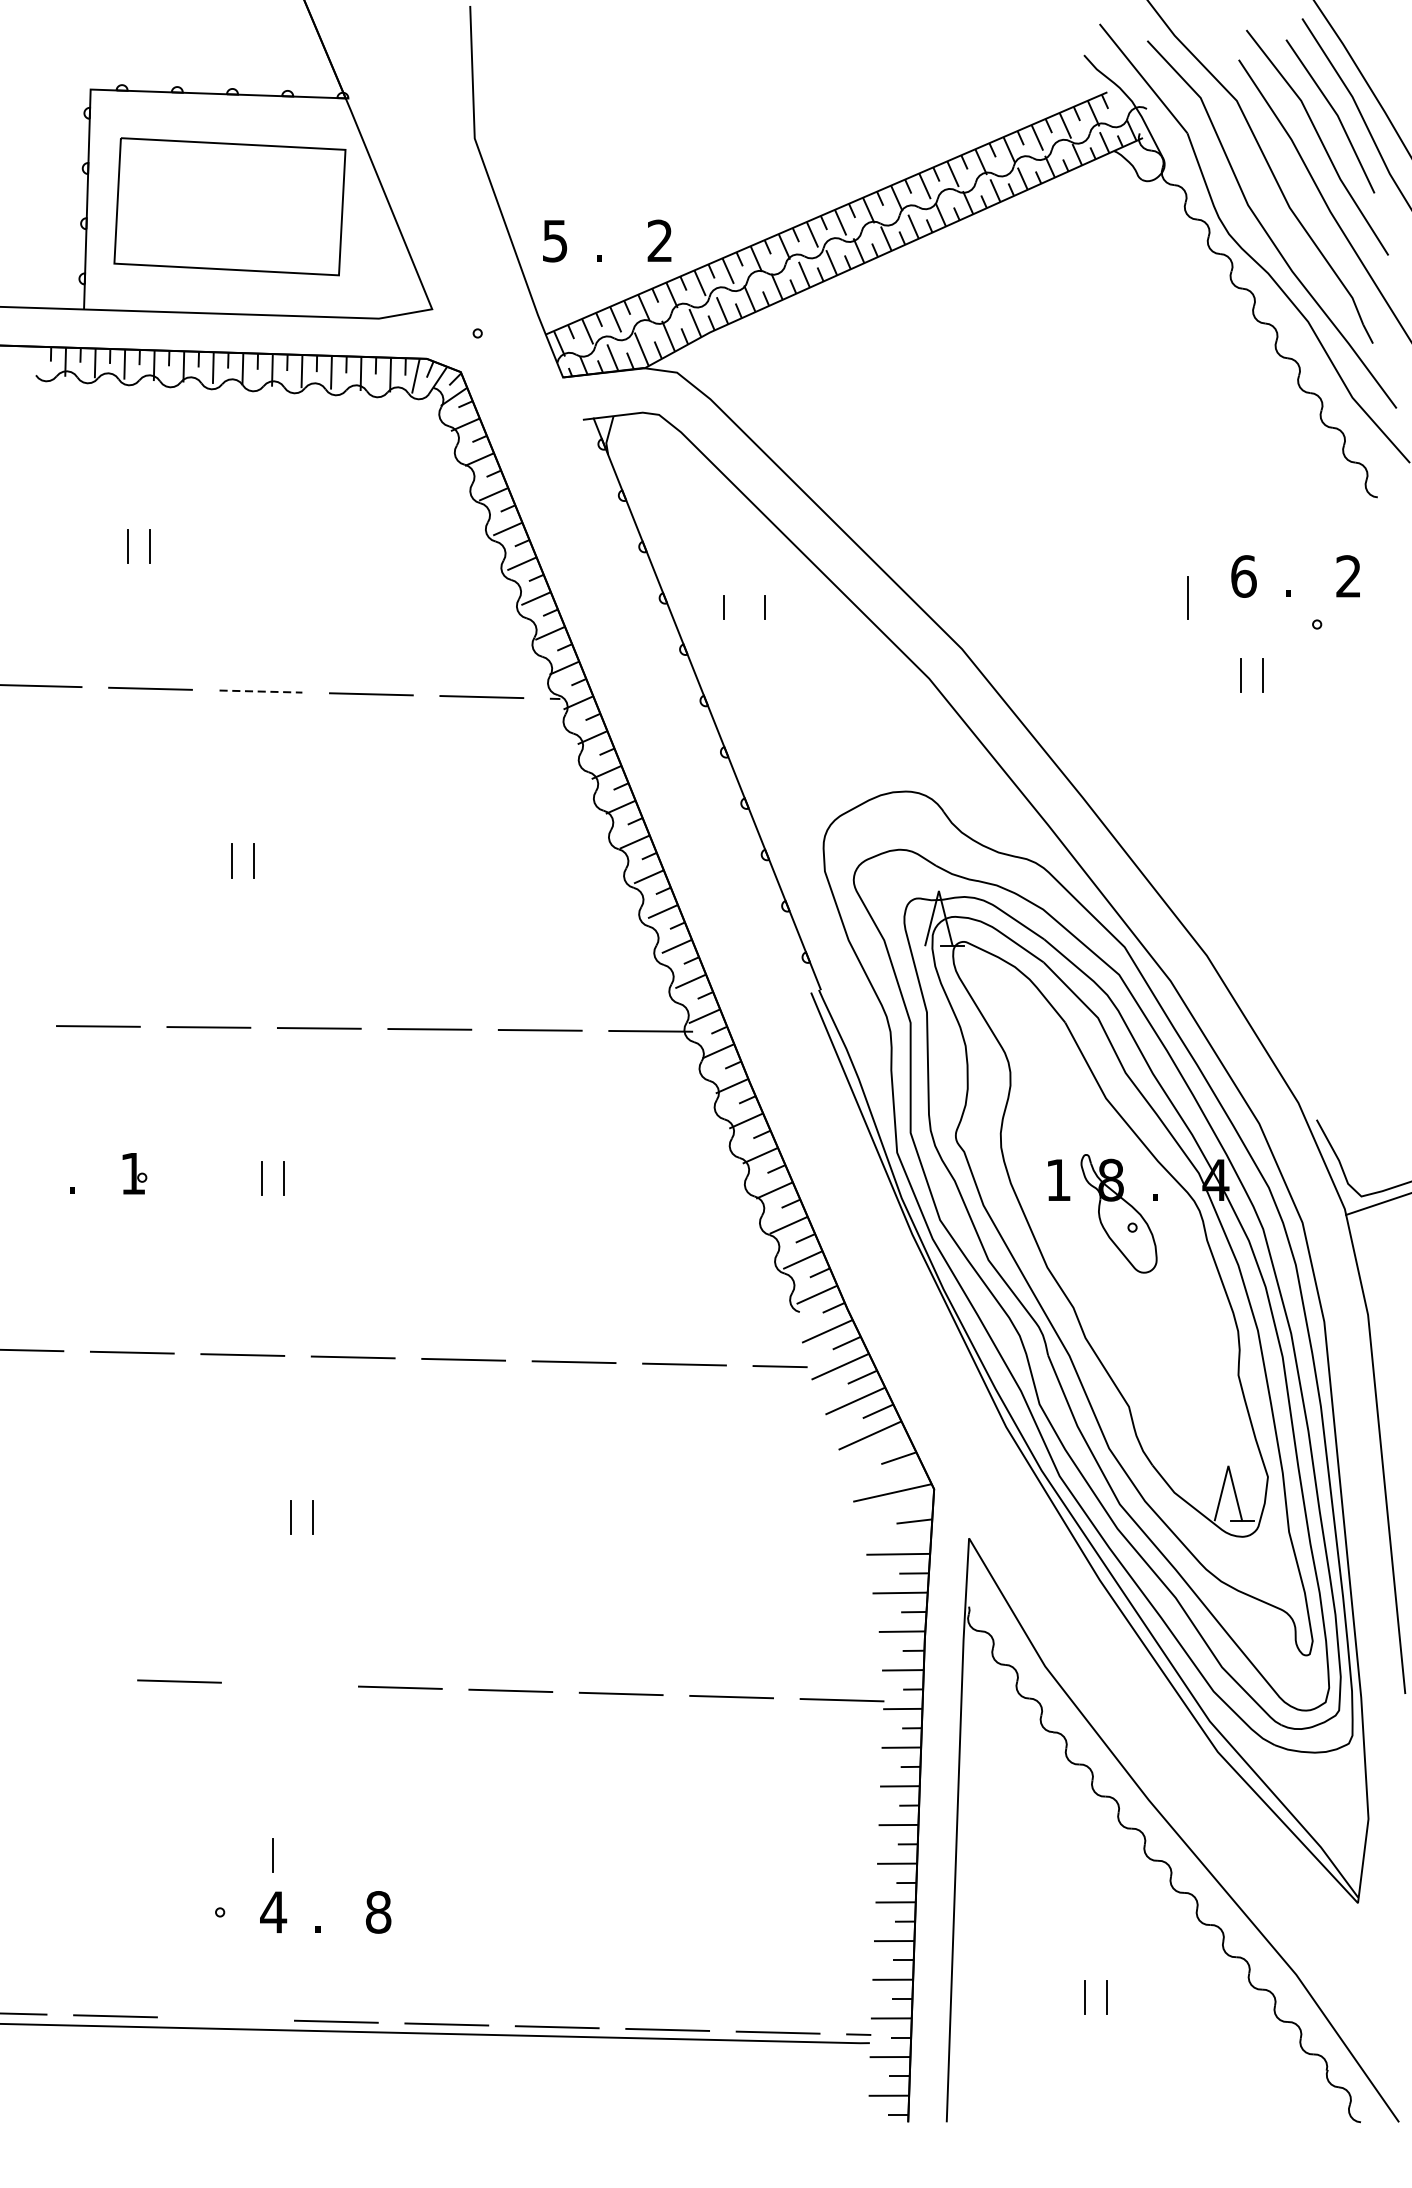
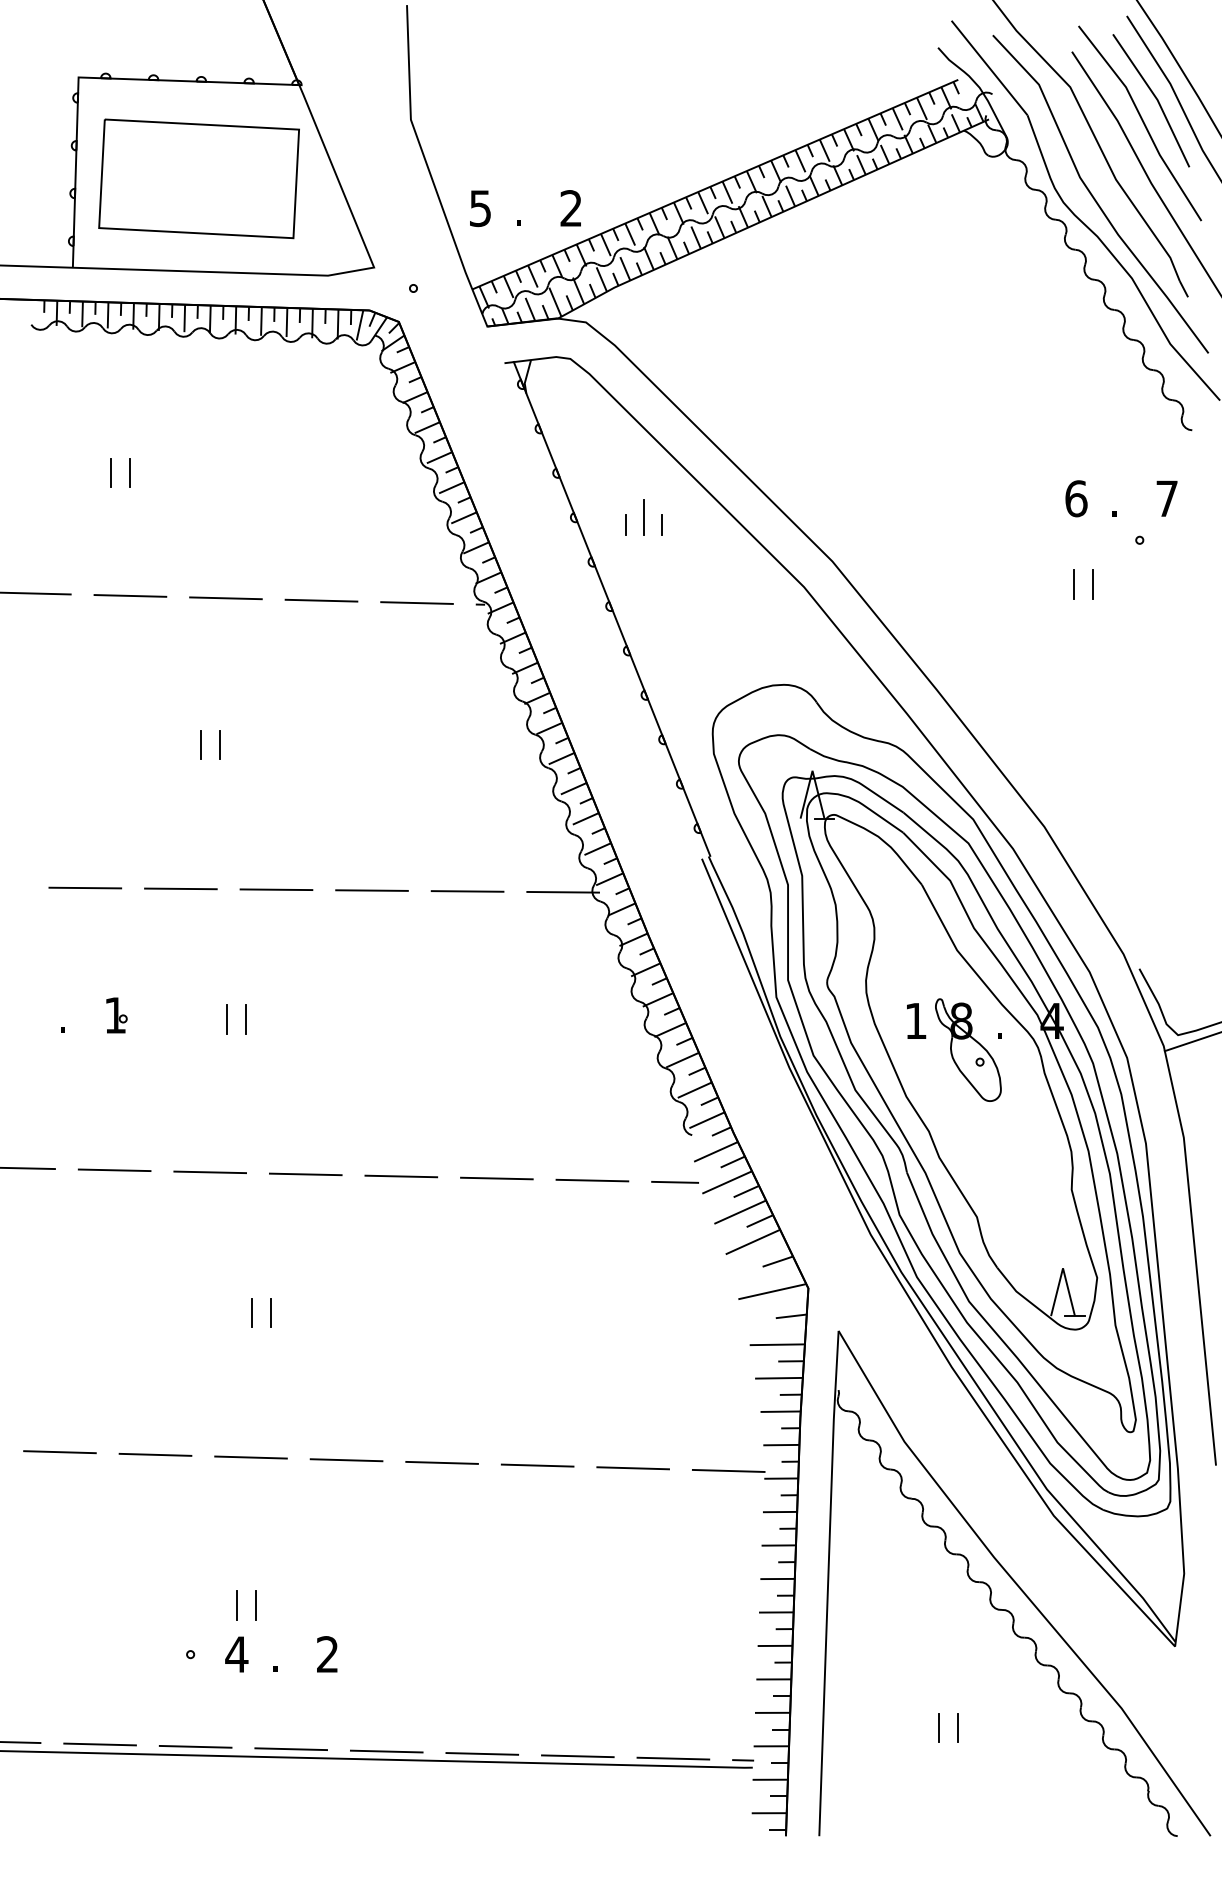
text: (1348, 576) -> (1166, 498), 2 -> 7
line: (1187, 598) -> (643, 517), moved
line: (260, 691) -> (225, 598), dashed -> solid
line: (68, 1678) -> (59, 1452), added
line: (289, 1684) -> (250, 1457), added
line: (295, 1854) -> (255, 1604), added
text: (378, 1912) -> (327, 1654), 8 -> 2
line: (225, 2018) -> (195, 1746), added

